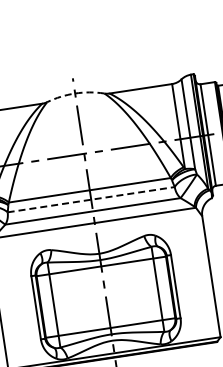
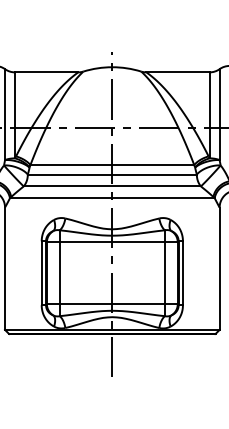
arc: (75, 93) -> (112, 67), dashed -> solid
line: (91, 199) -> (112, 174), dashed -> solid

